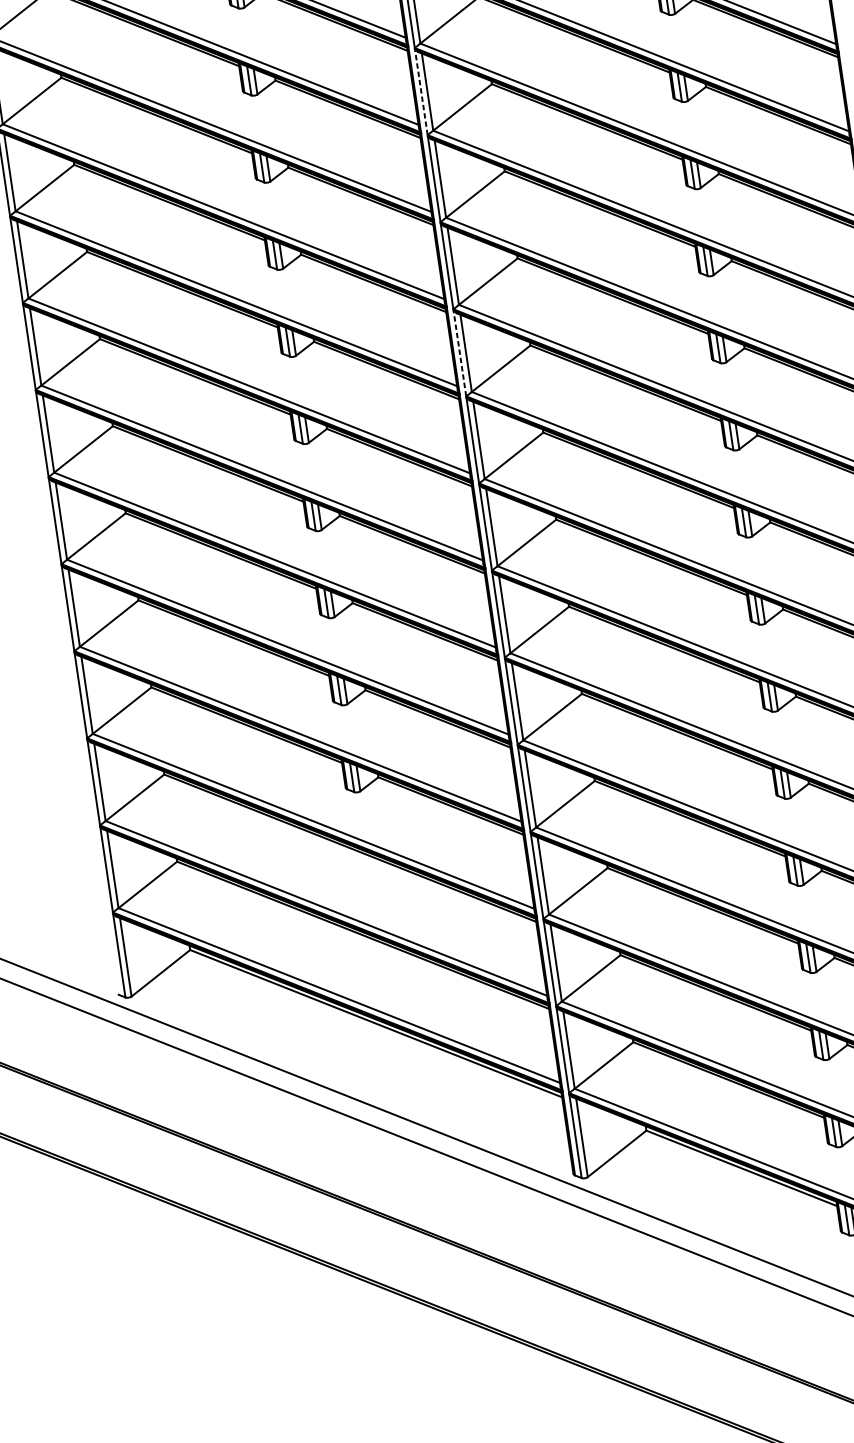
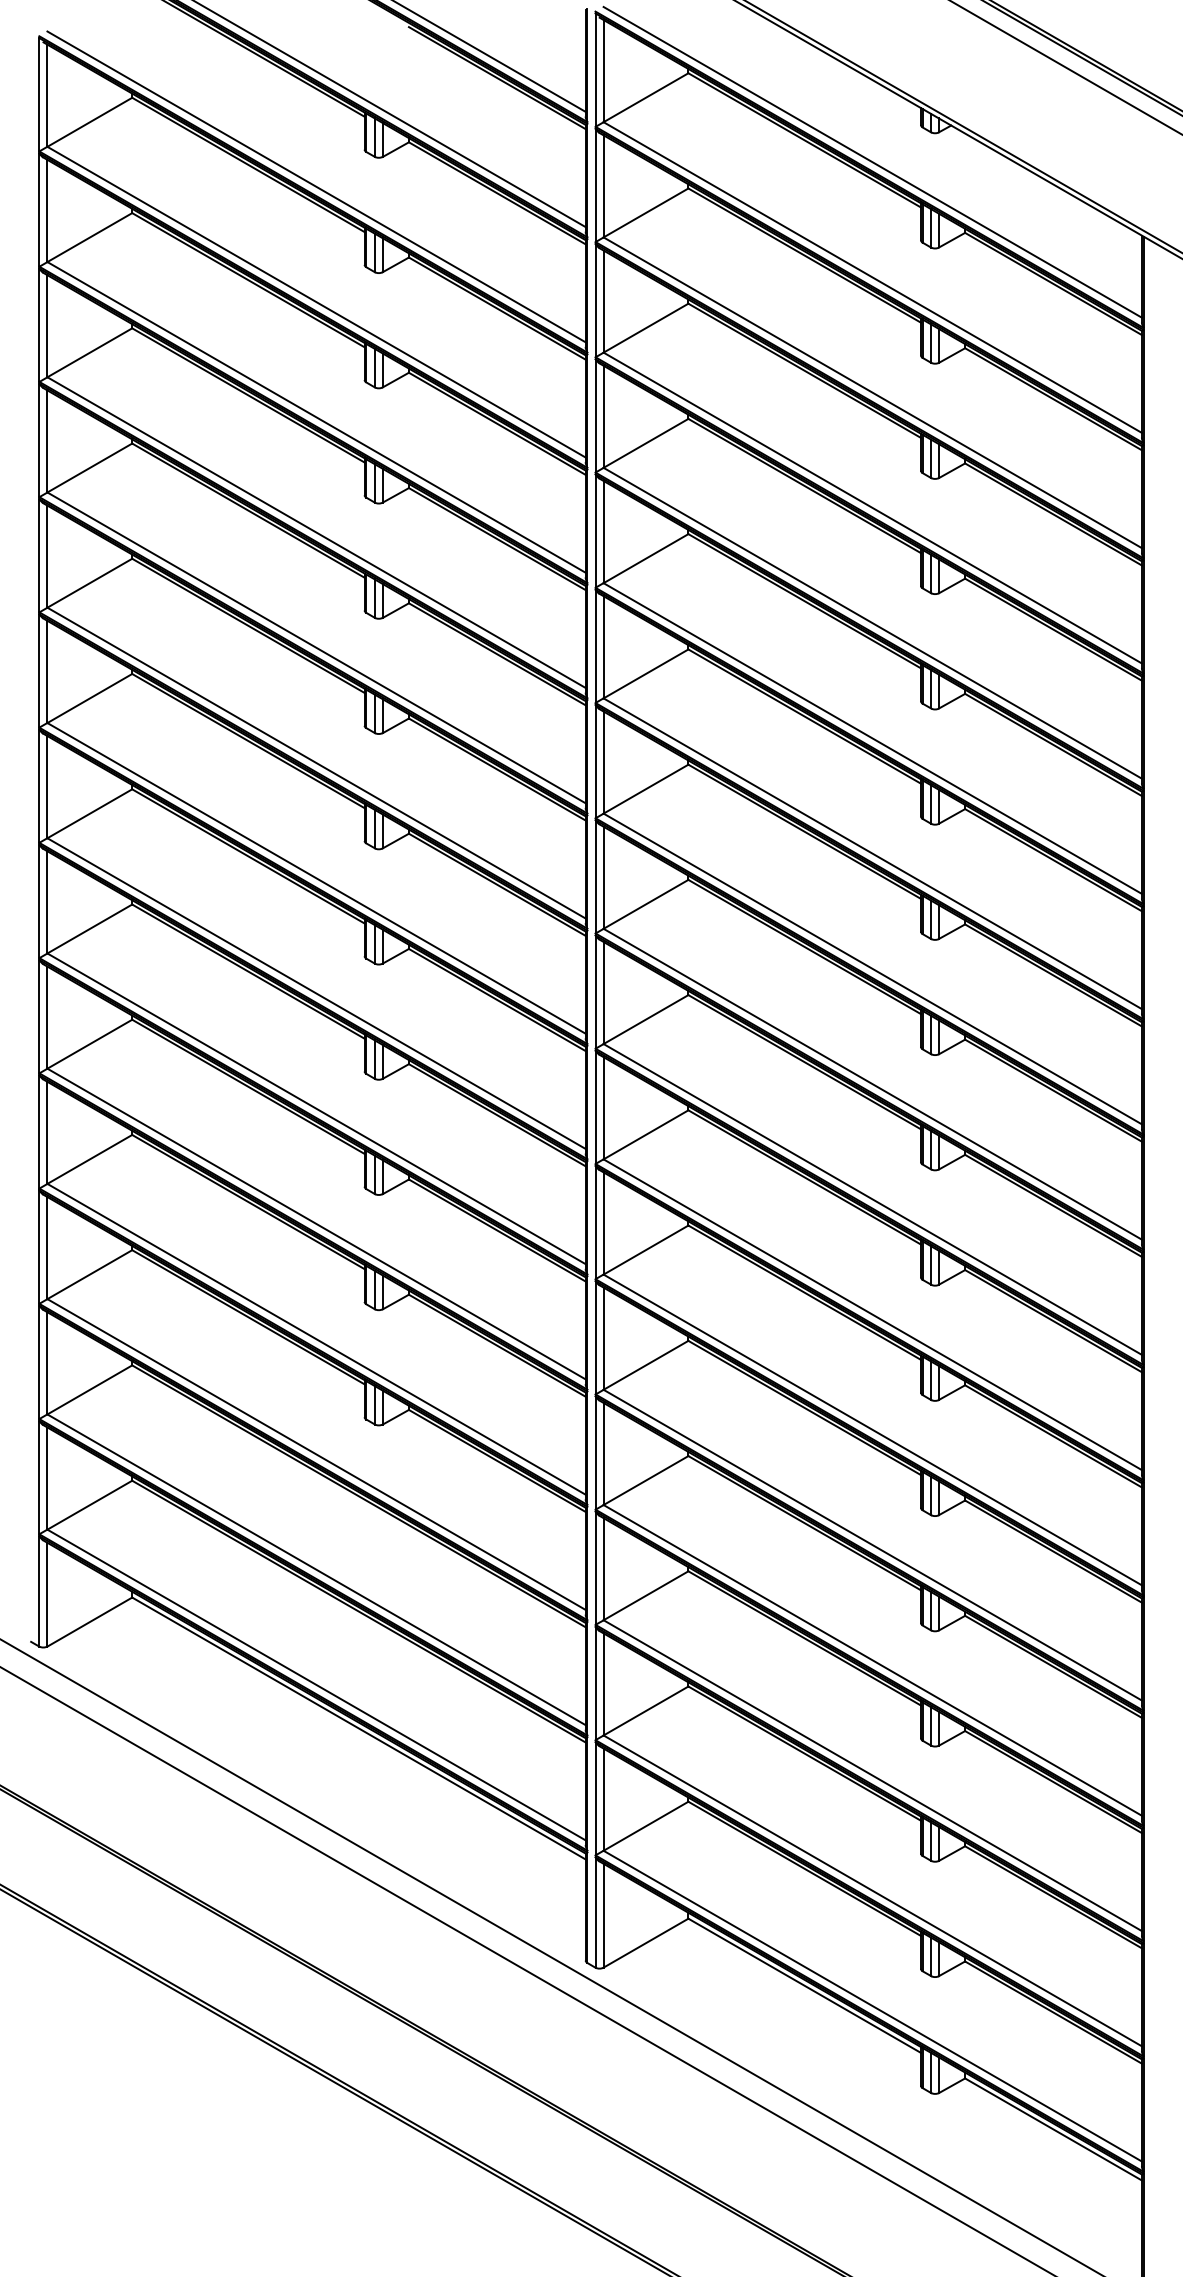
line: (421, 92) -> (595, 531), dashed -> solid
line: (459, 353) -> (595, 876), dashed -> solid

